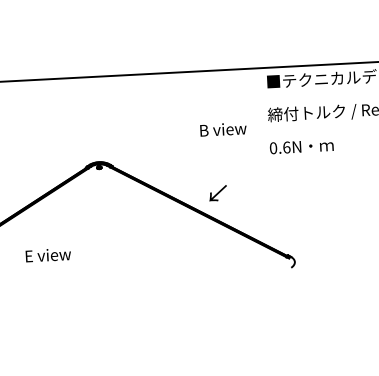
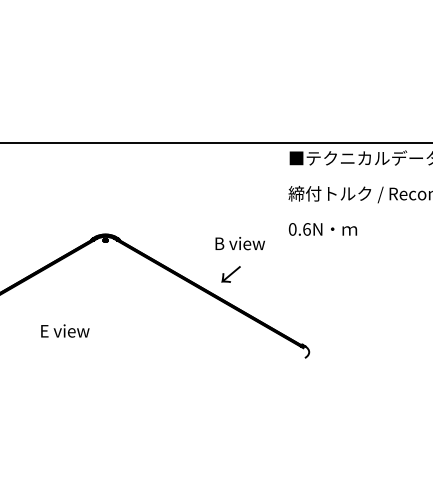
text: (222, 129) -> (239, 243), moved
text: (48, 254) -> (65, 330), moved

